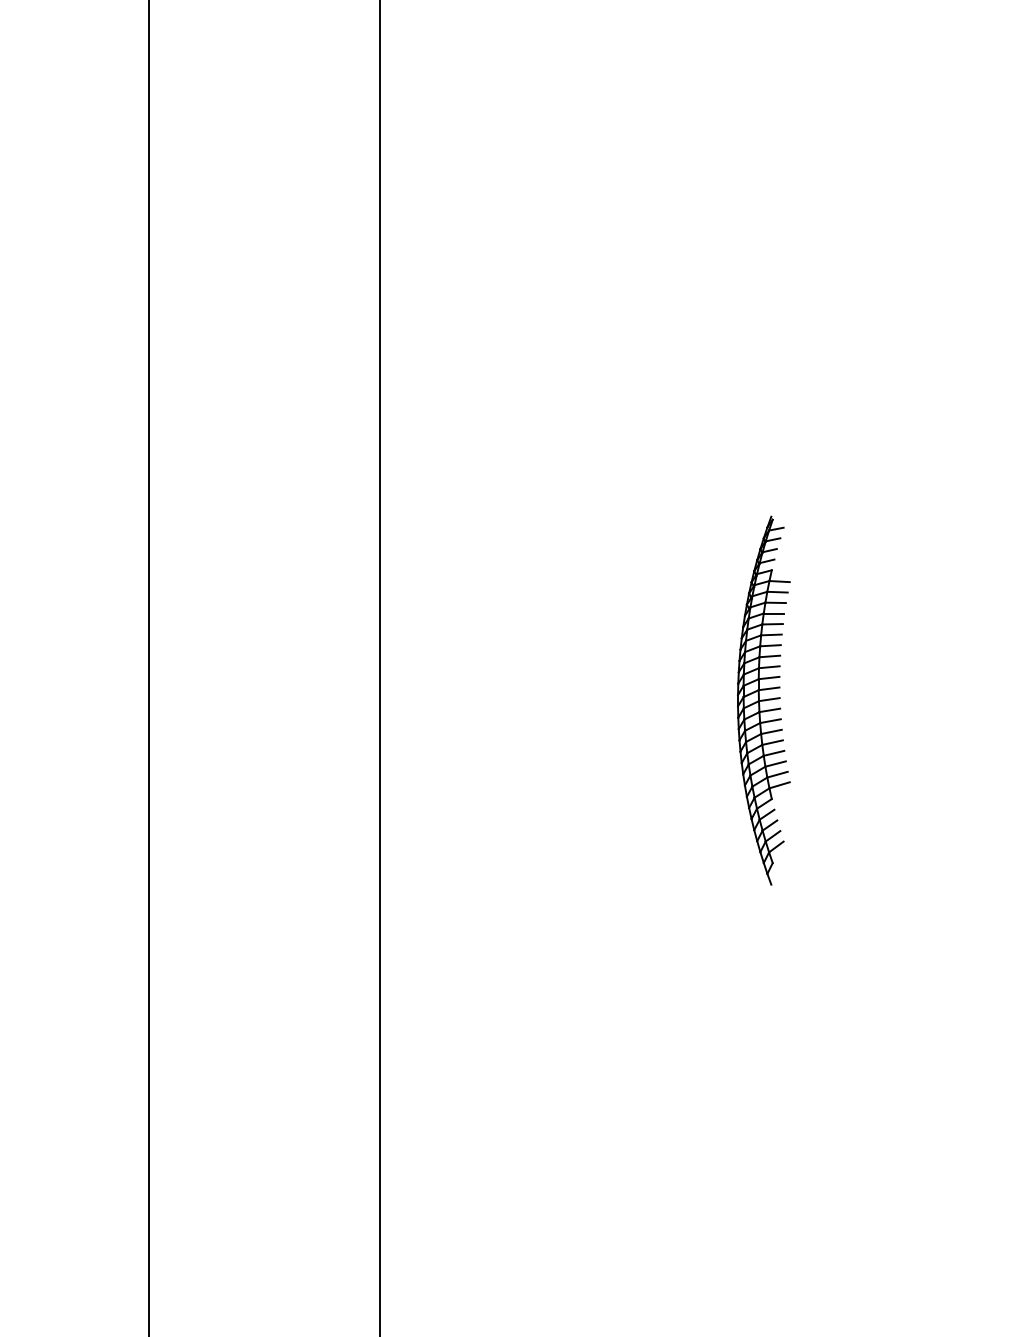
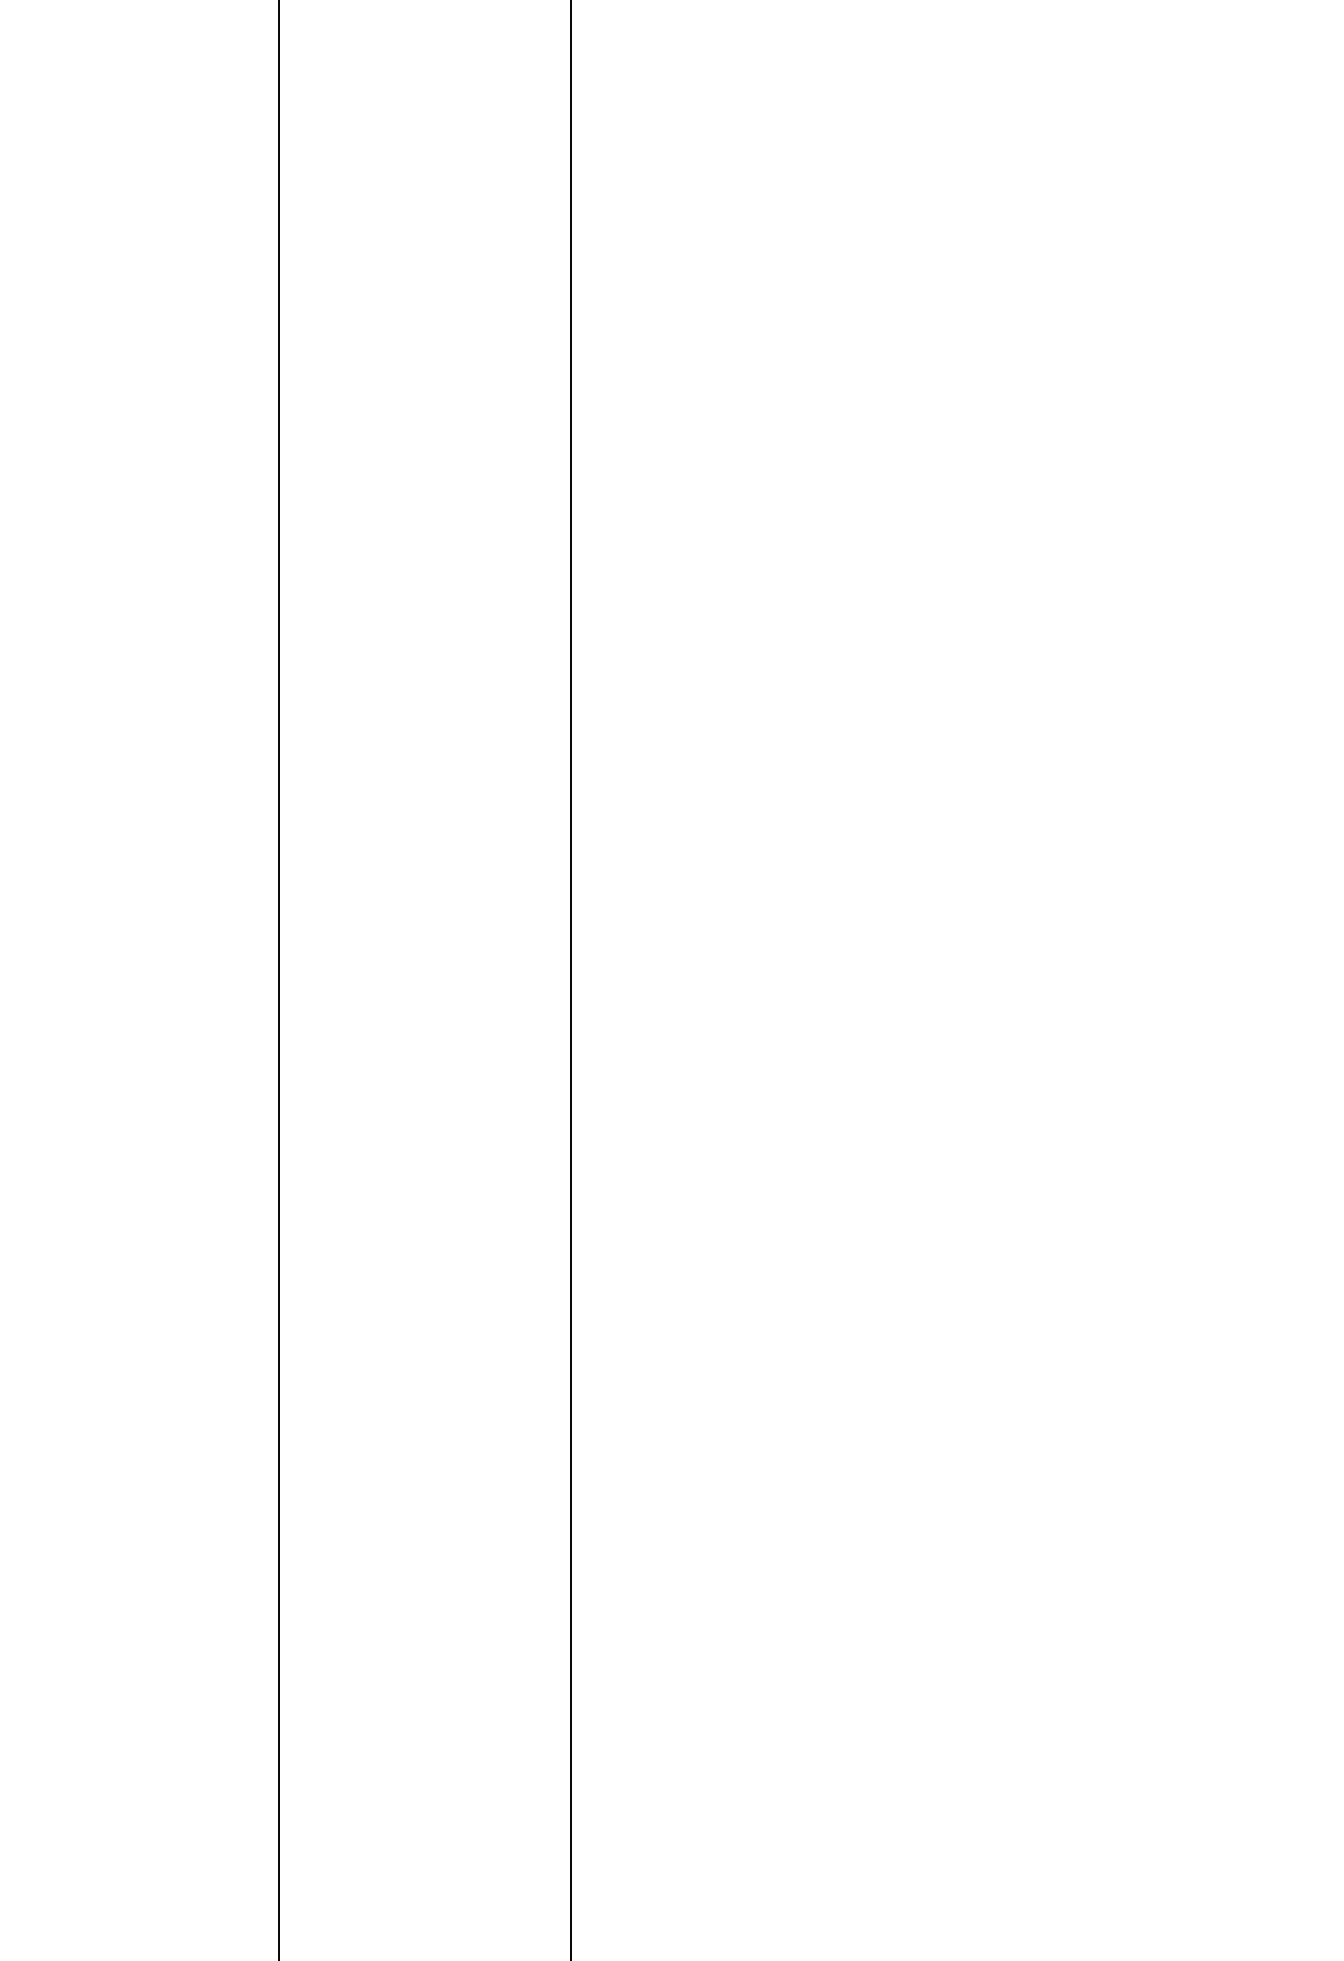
part: (763, 700) -> (1056, 768), removed

